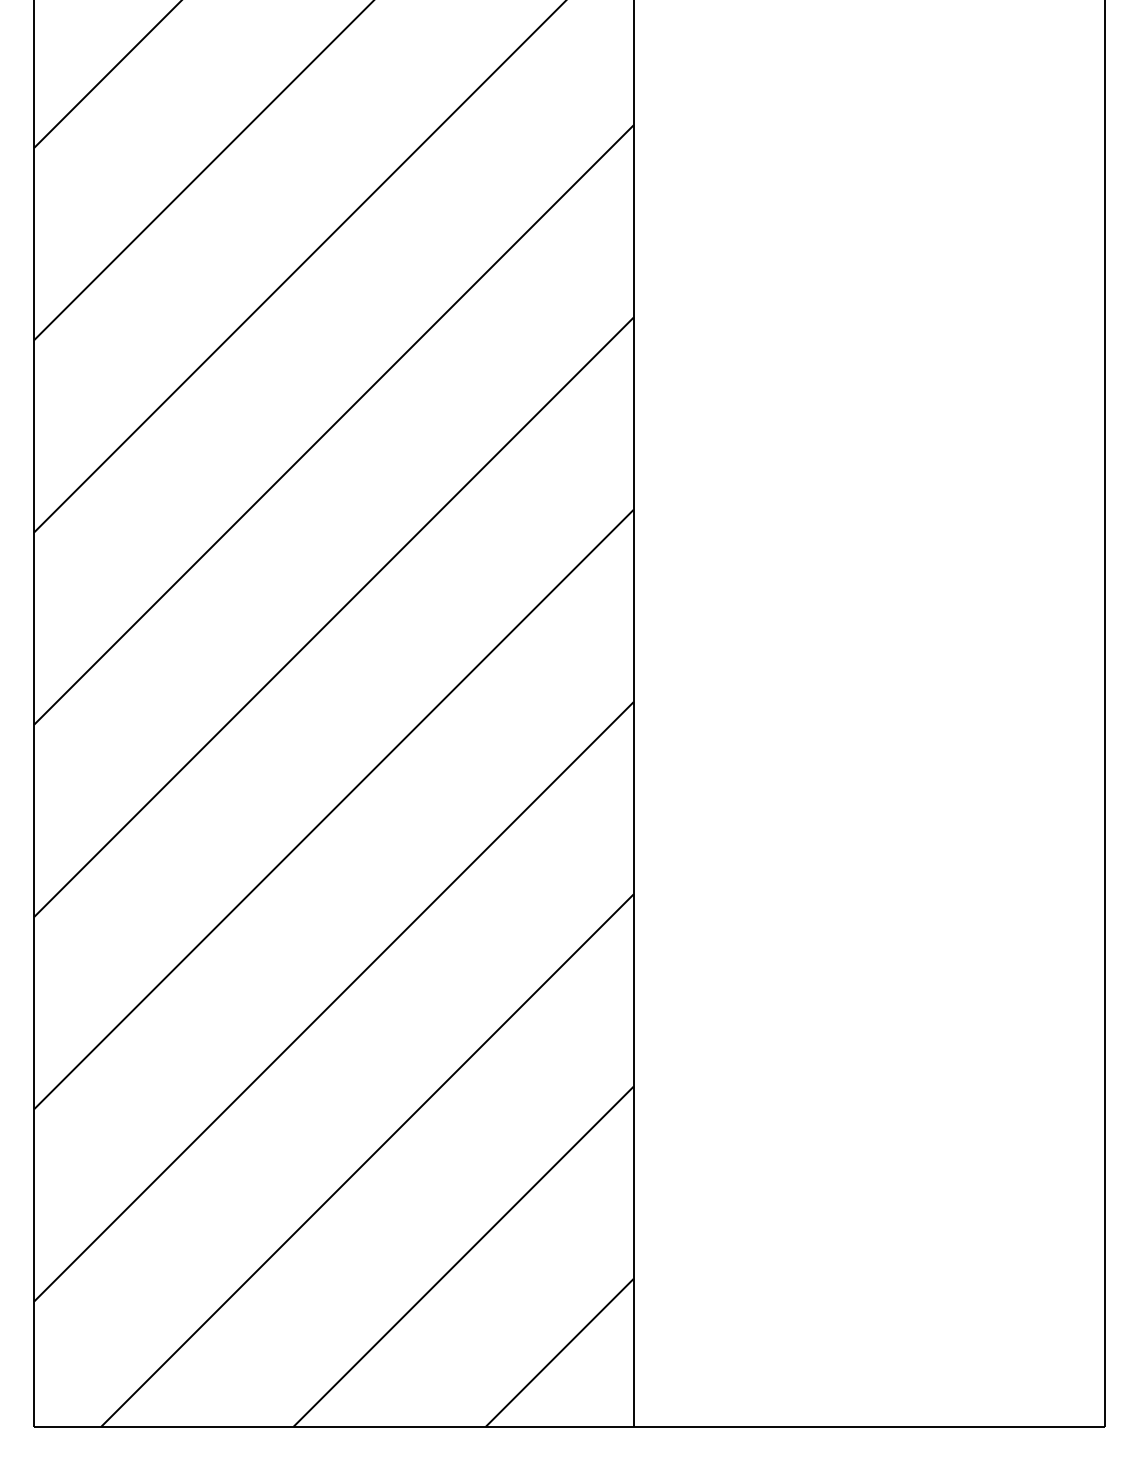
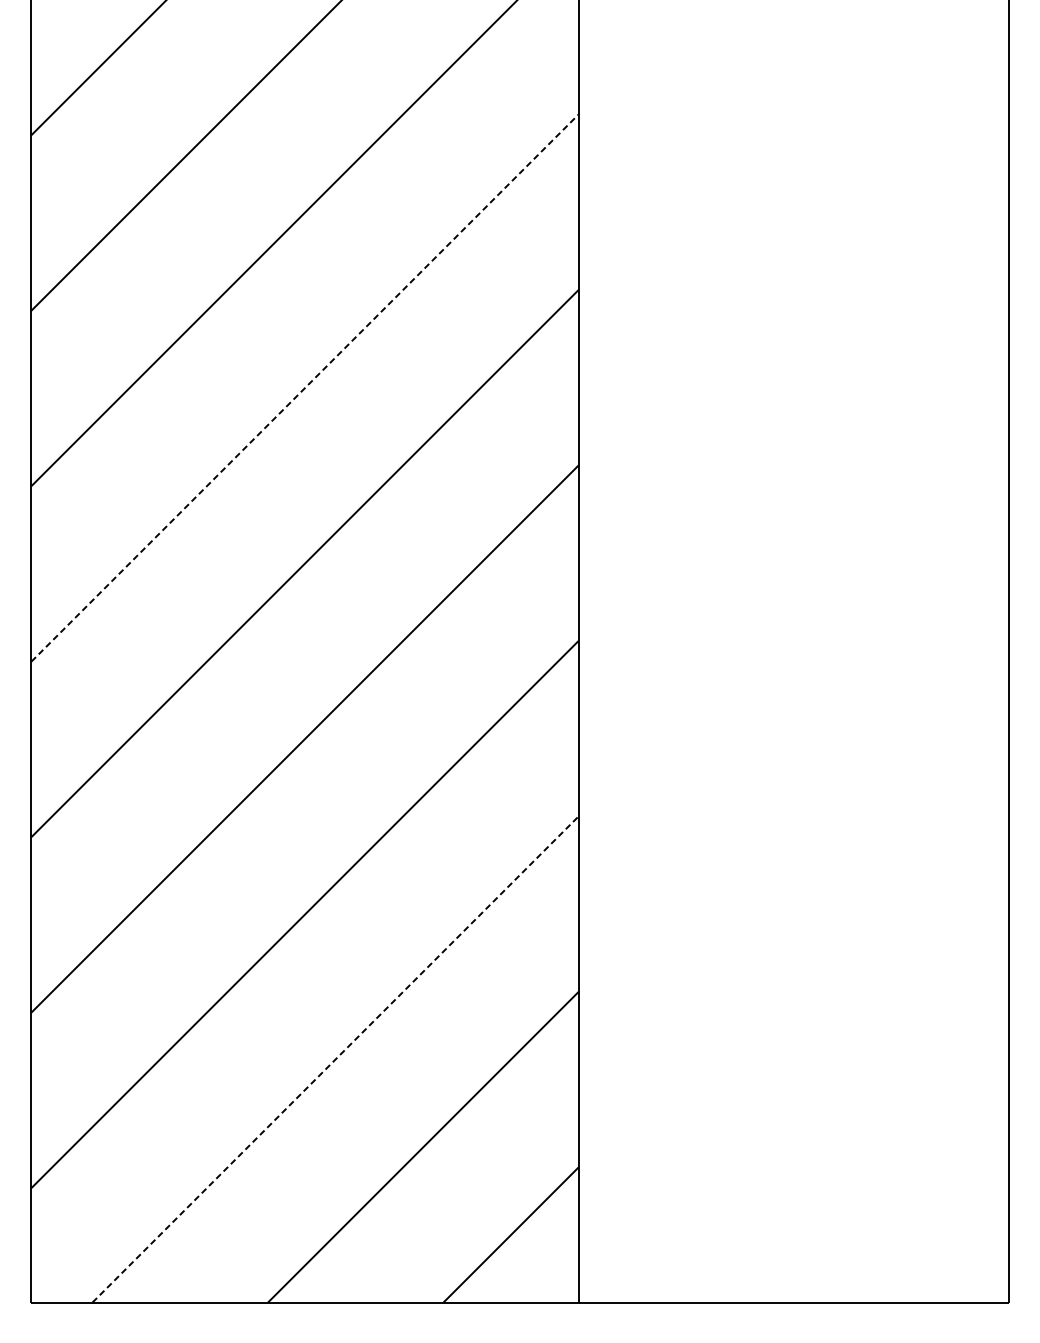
line: (333, 424) -> (304, 387), solid -> dashed
line: (367, 1160) -> (335, 1059), solid -> dashed

